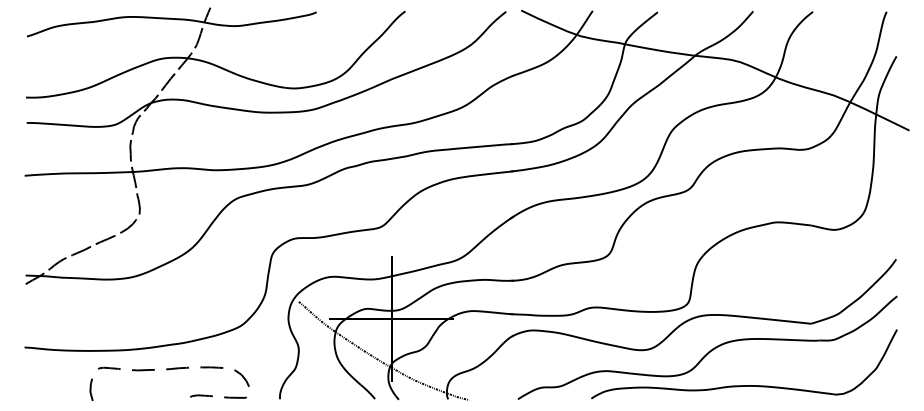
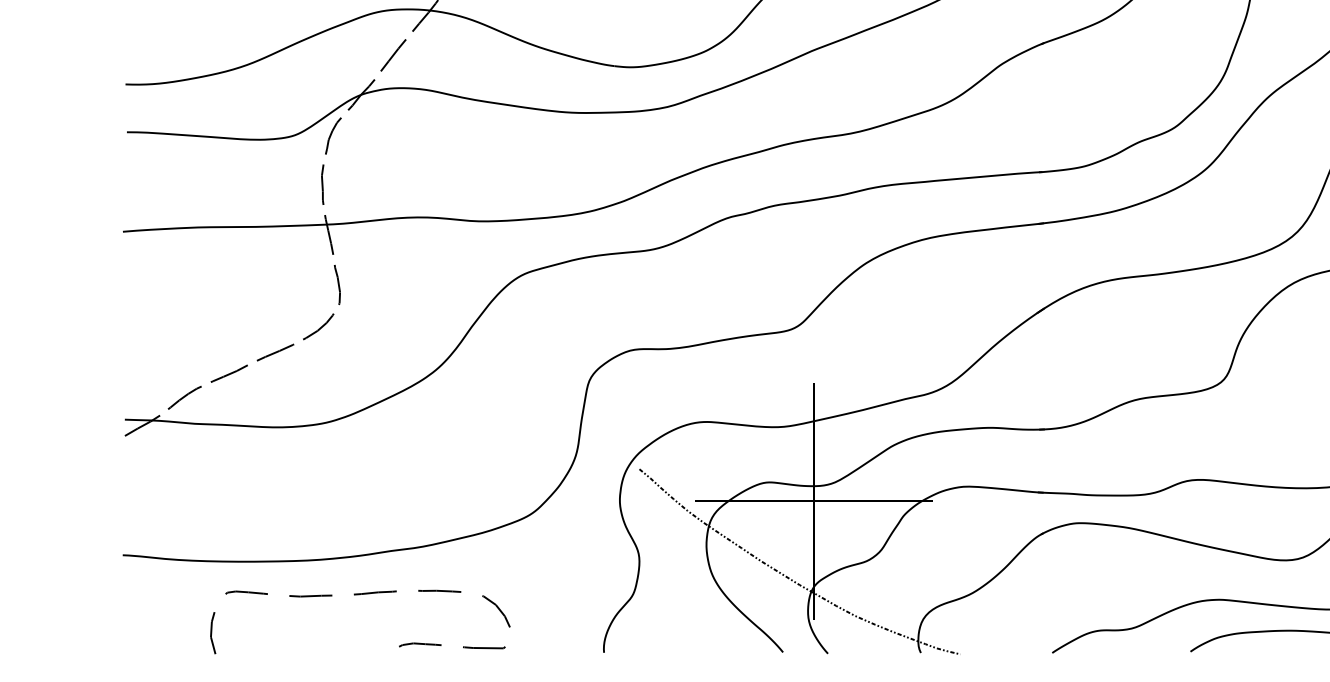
curve: (168, 370) -> (358, 596), moved

